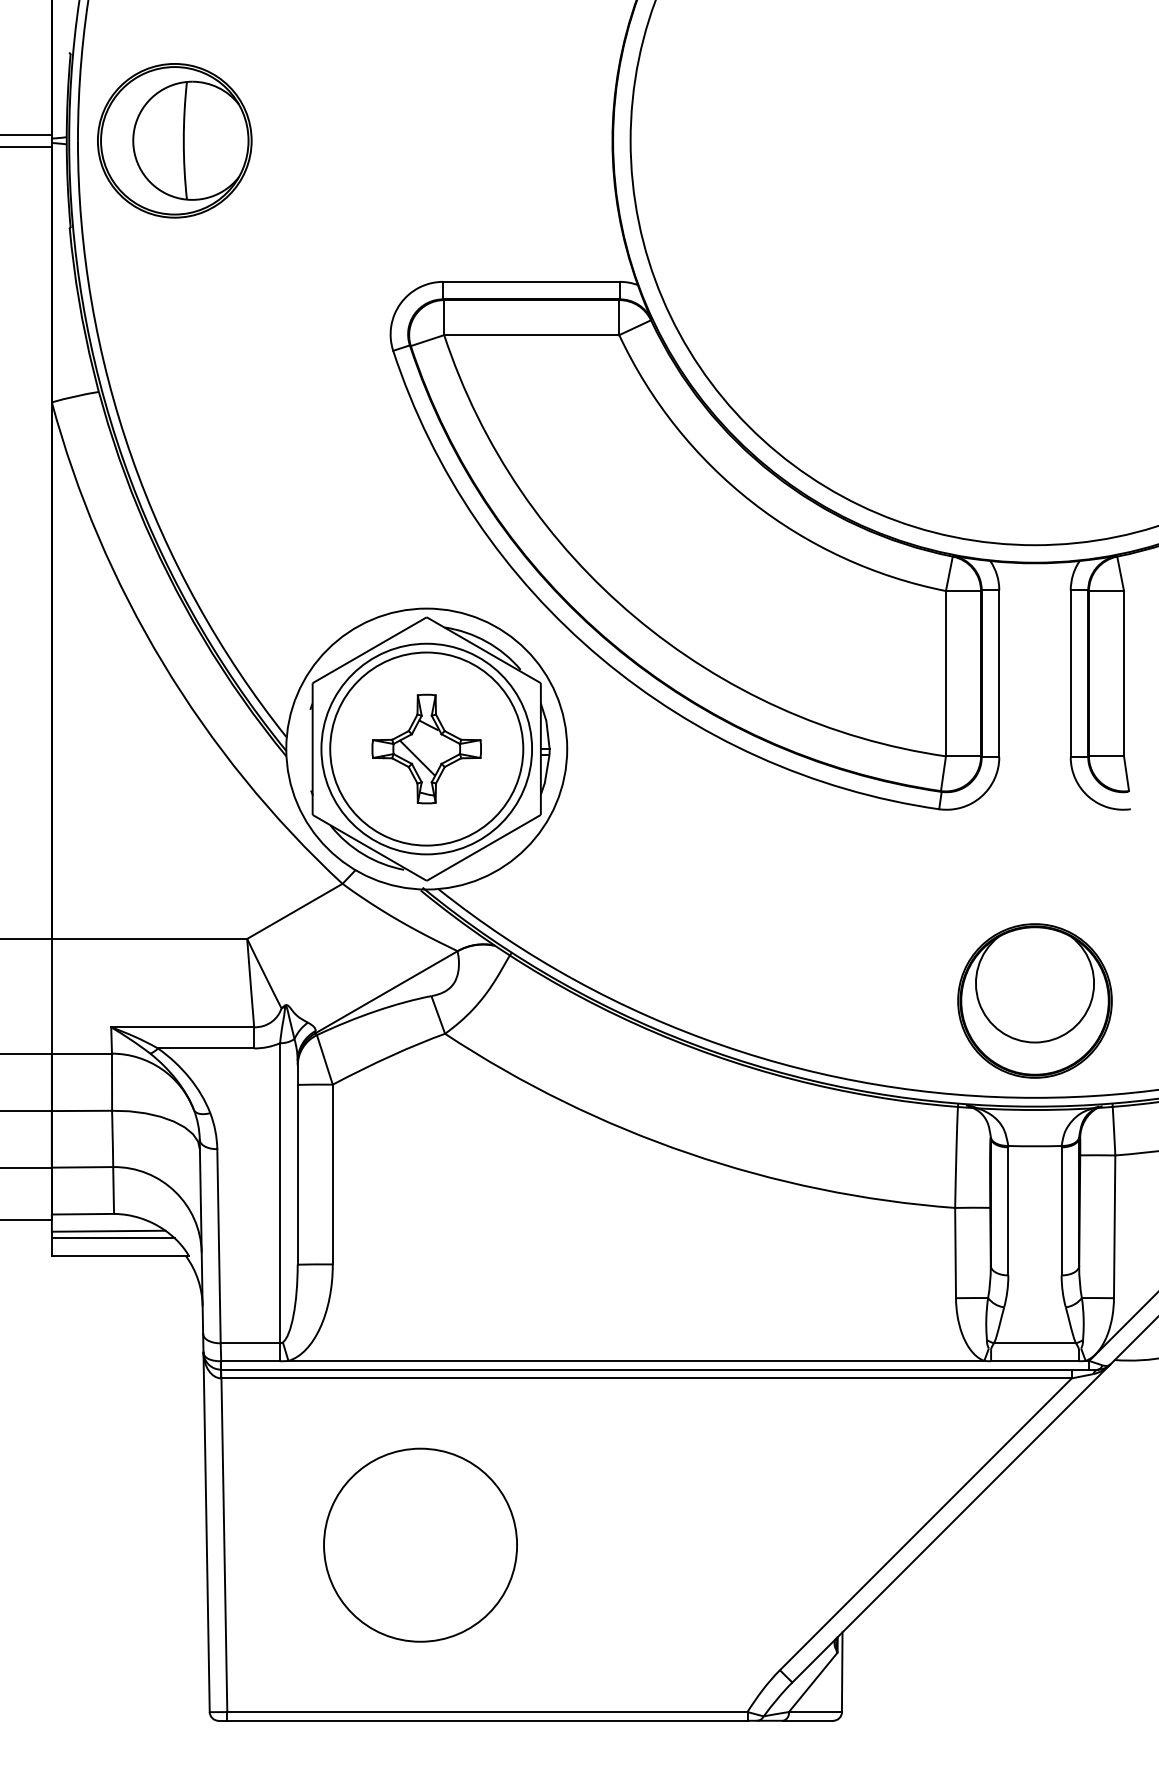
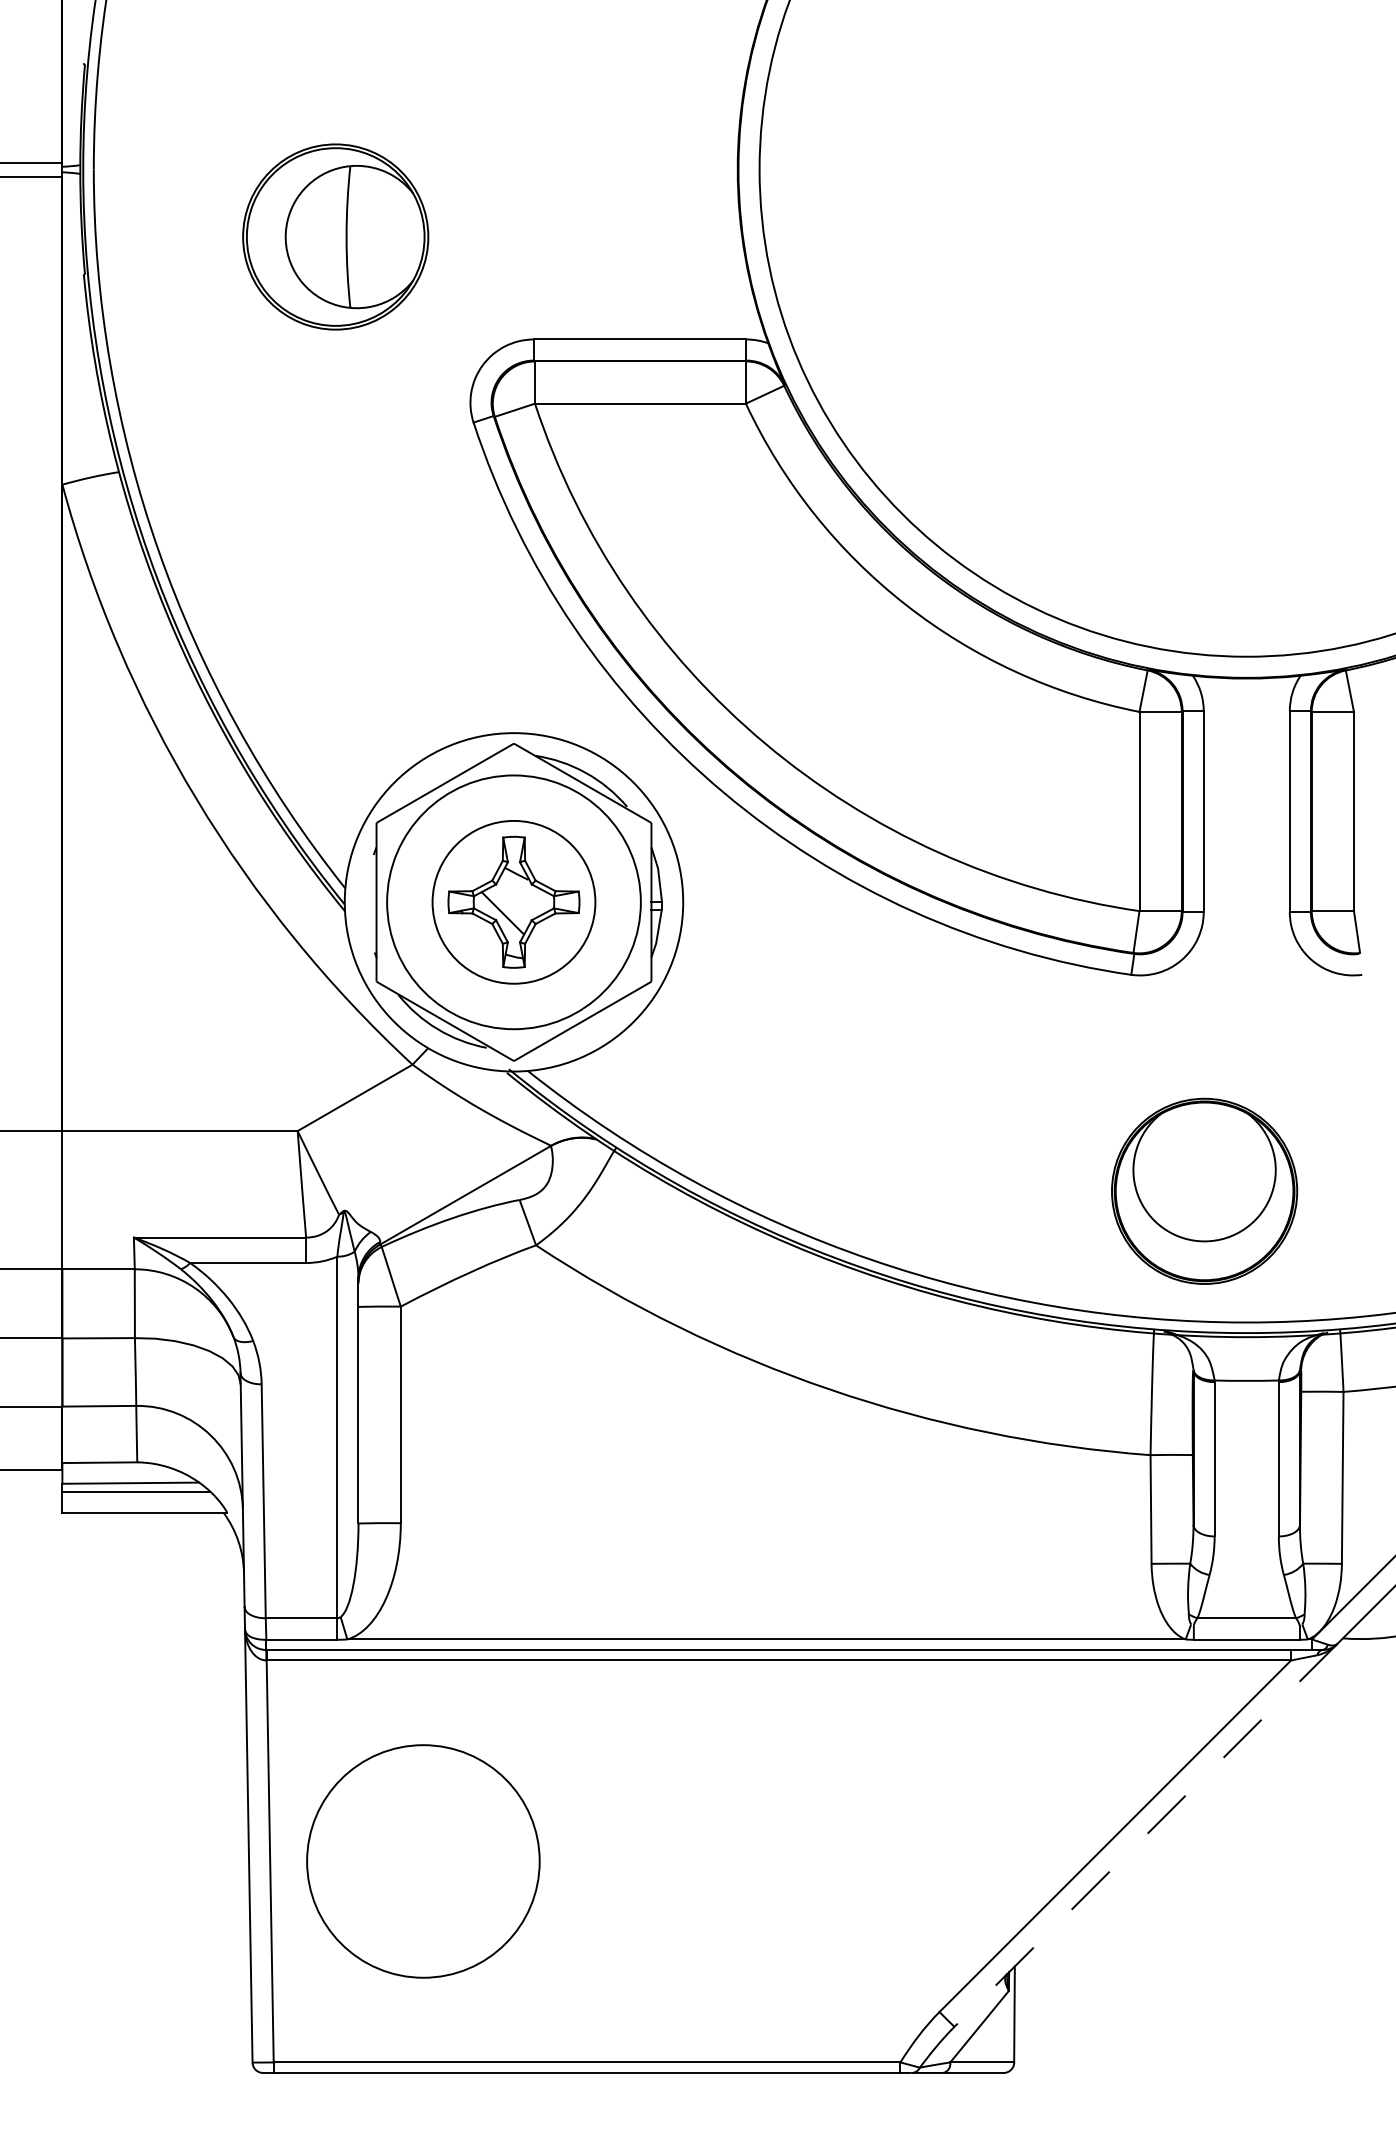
part: (174, 140) -> (335, 236), moved
circle: (426, 748) -> (513, 901), size x0.7
part: (1034, 1000) -> (1203, 1190), moved
line: (951, 1523) -> (1146, 1835), solid -> dashed
circle: (420, 1544) -> (423, 1860), moved

